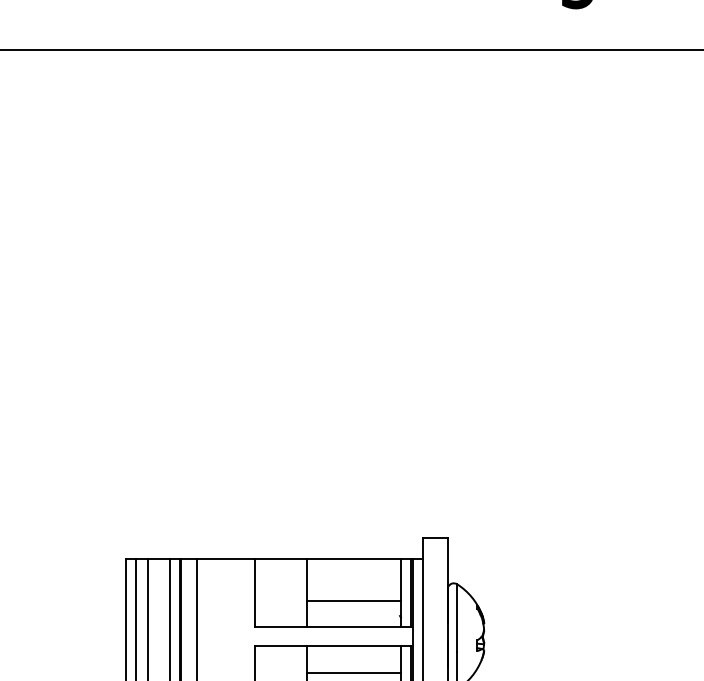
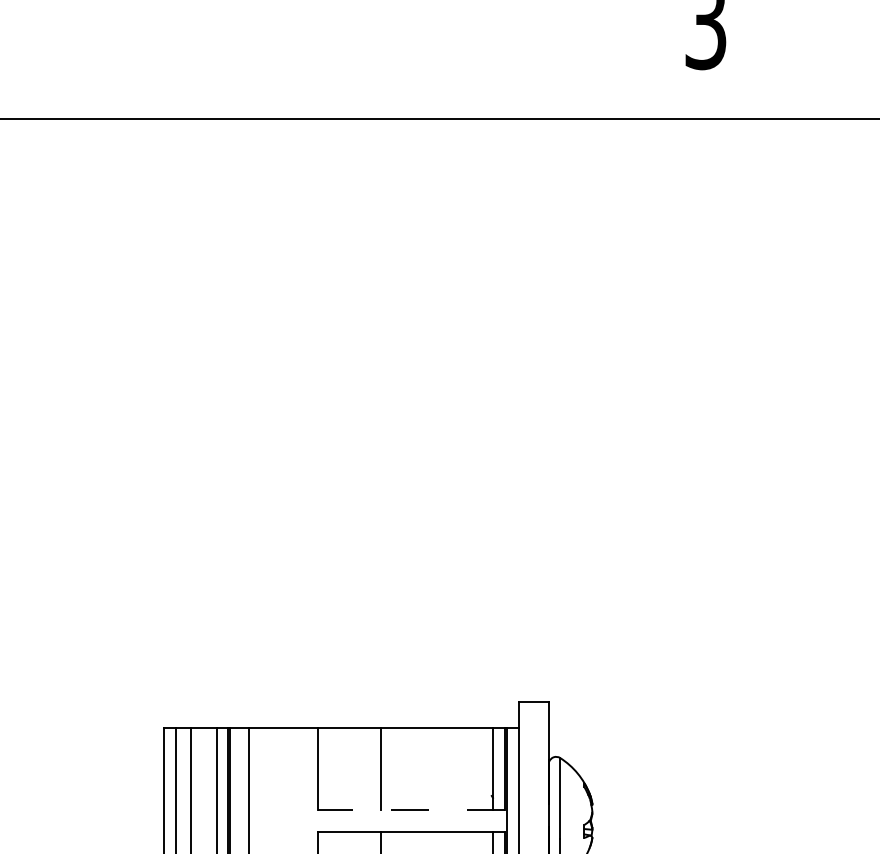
line: (353, 600) -> (436, 777), removed
line: (332, 627) -> (410, 809), solid -> dashed

